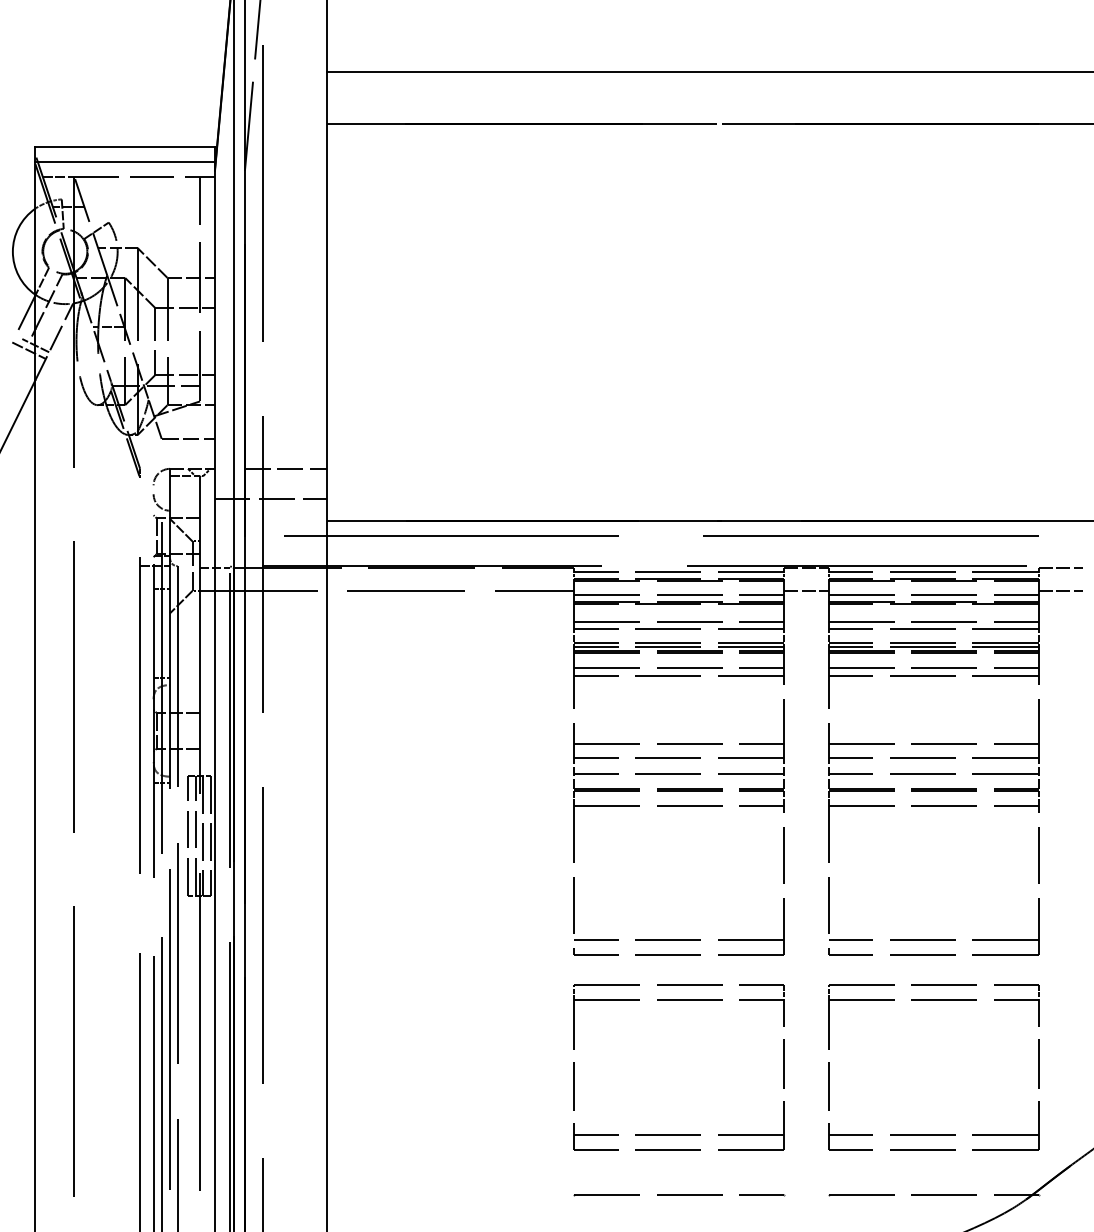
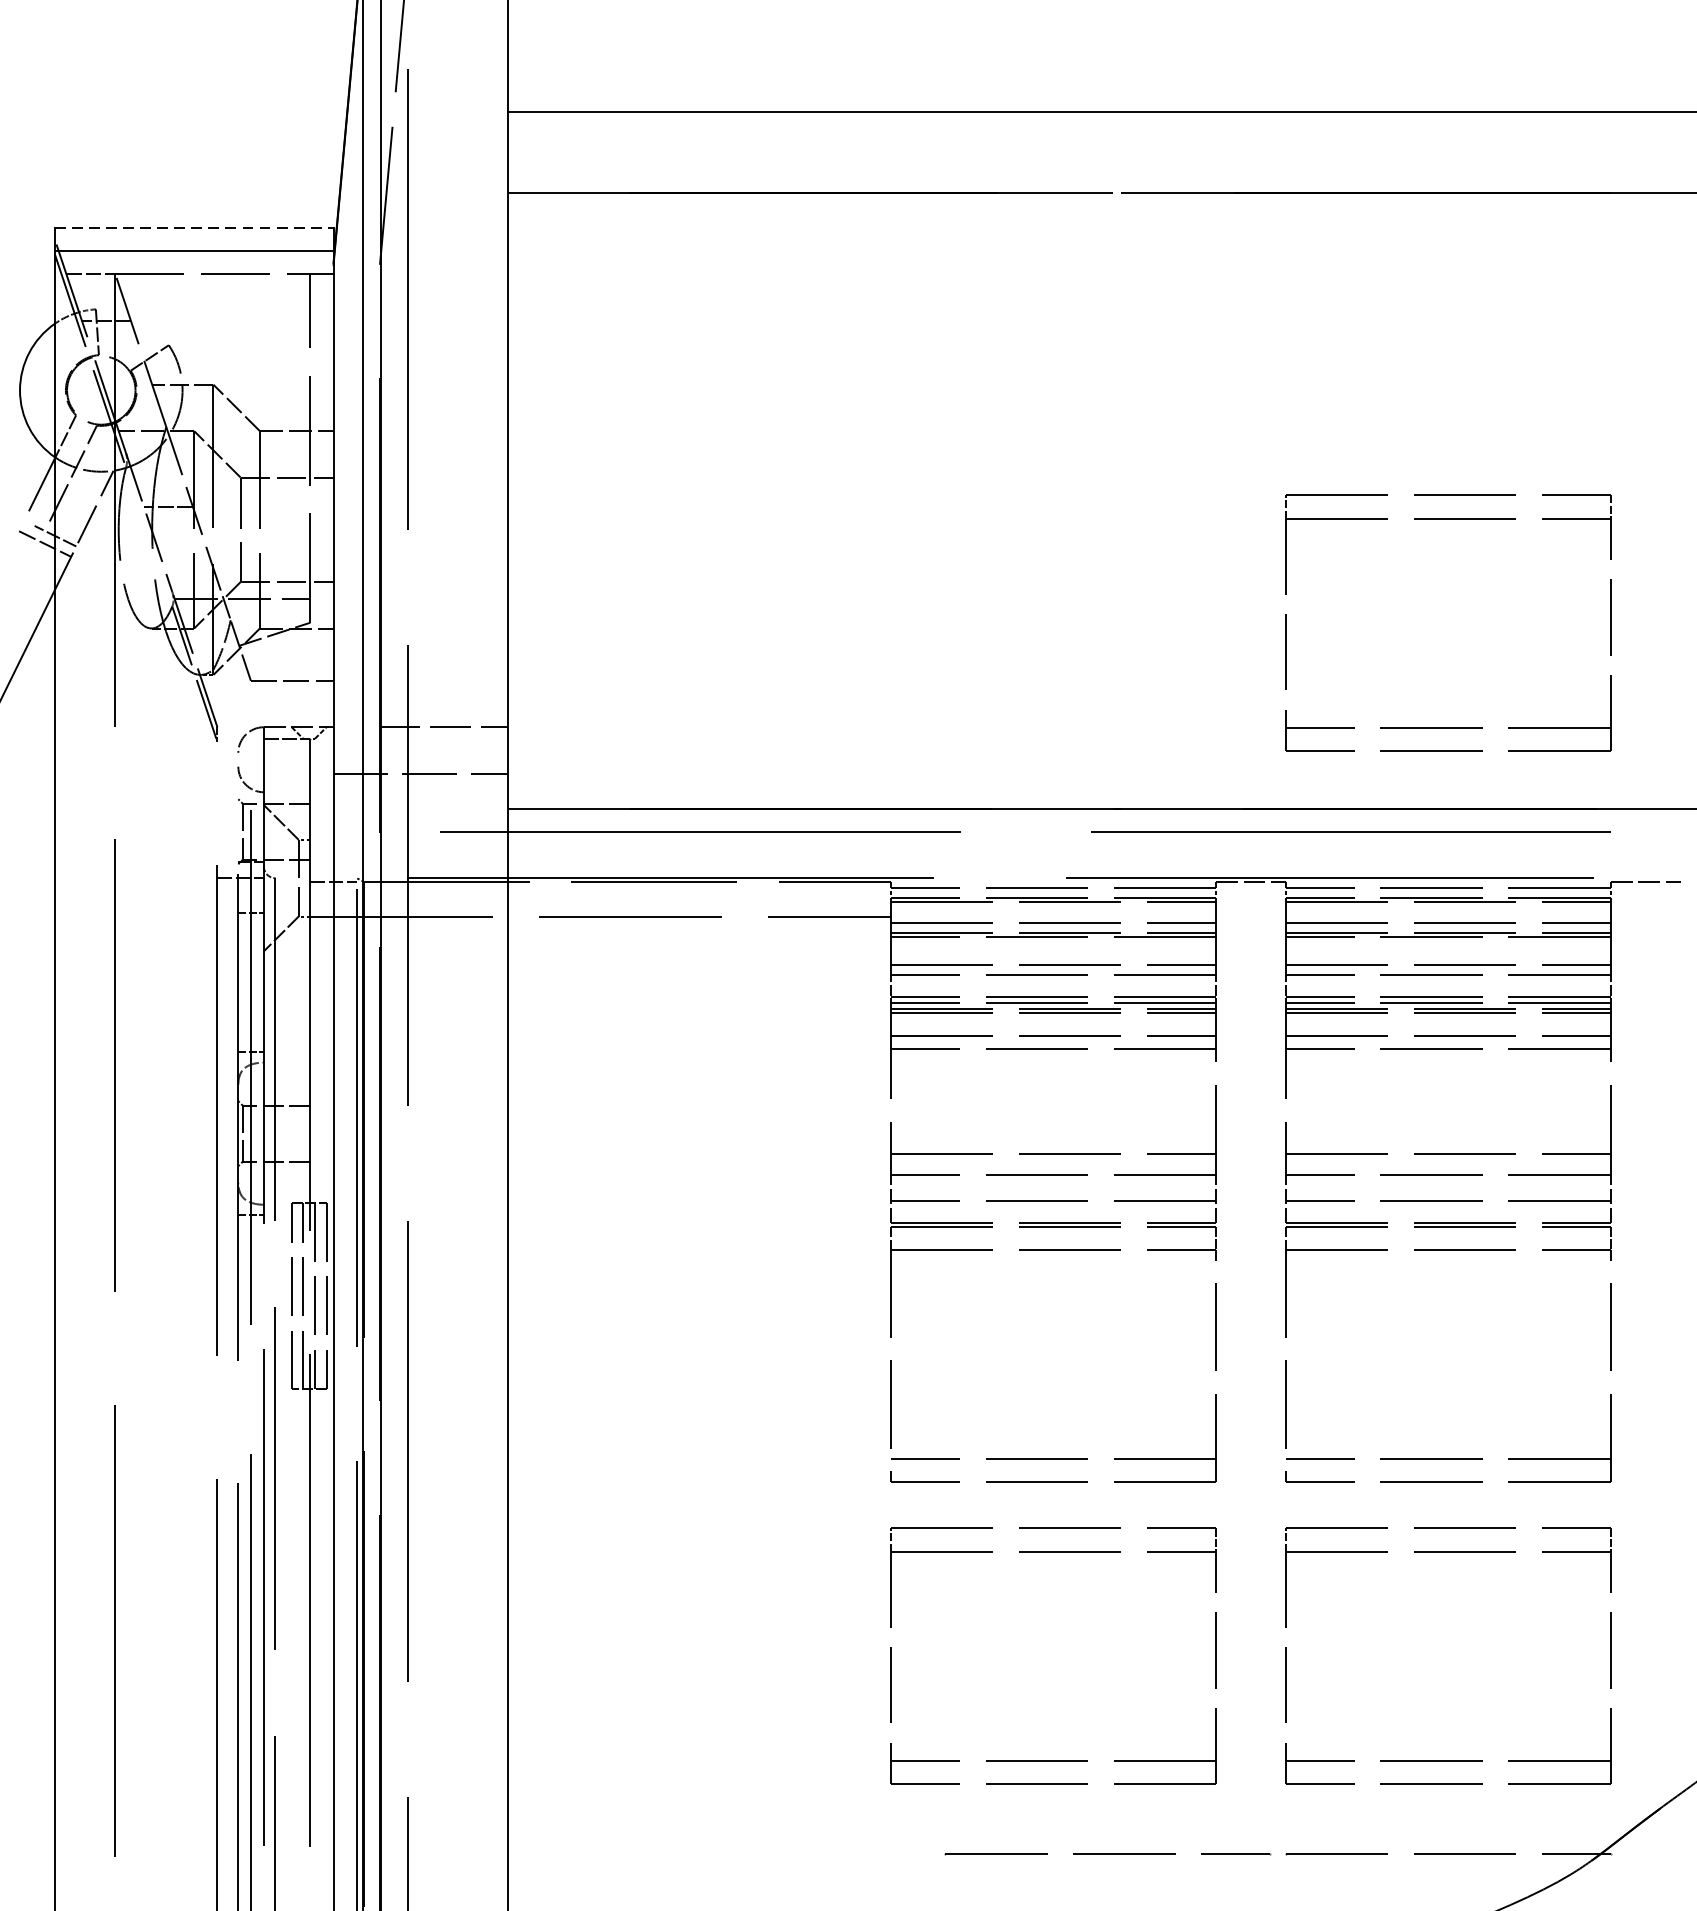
line: (125, 146) -> (194, 227), solid -> dashed
part: (933, 334) -> (1448, 518), added
line: (805, 590) -> (1249, 915), removed
line: (1060, 590) -> (1644, 915), removed
part: (679, 1195) -> (1108, 1854), moved

